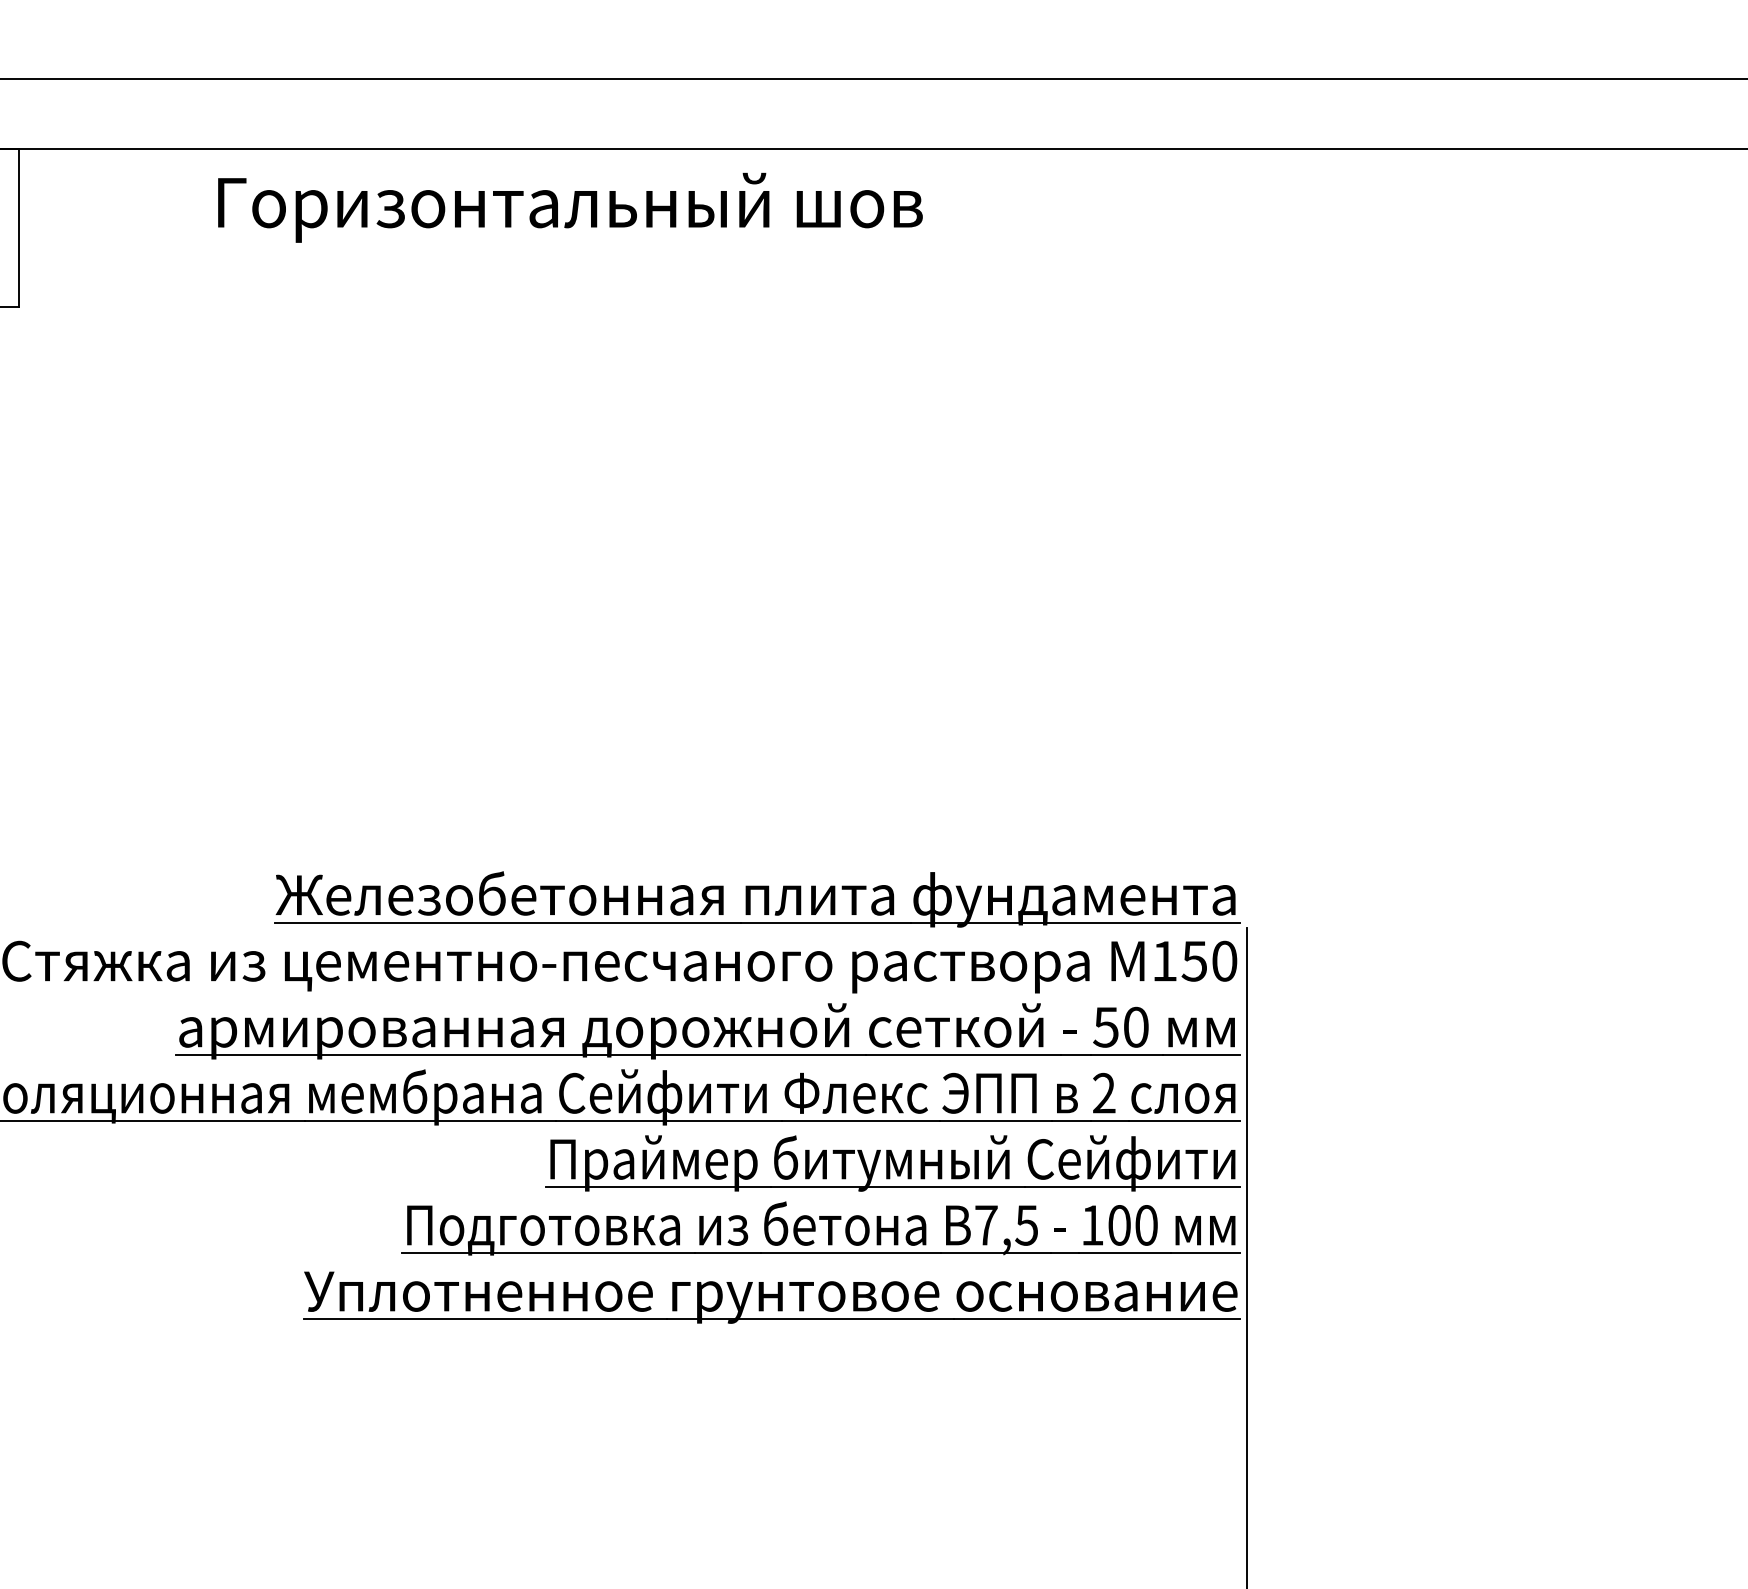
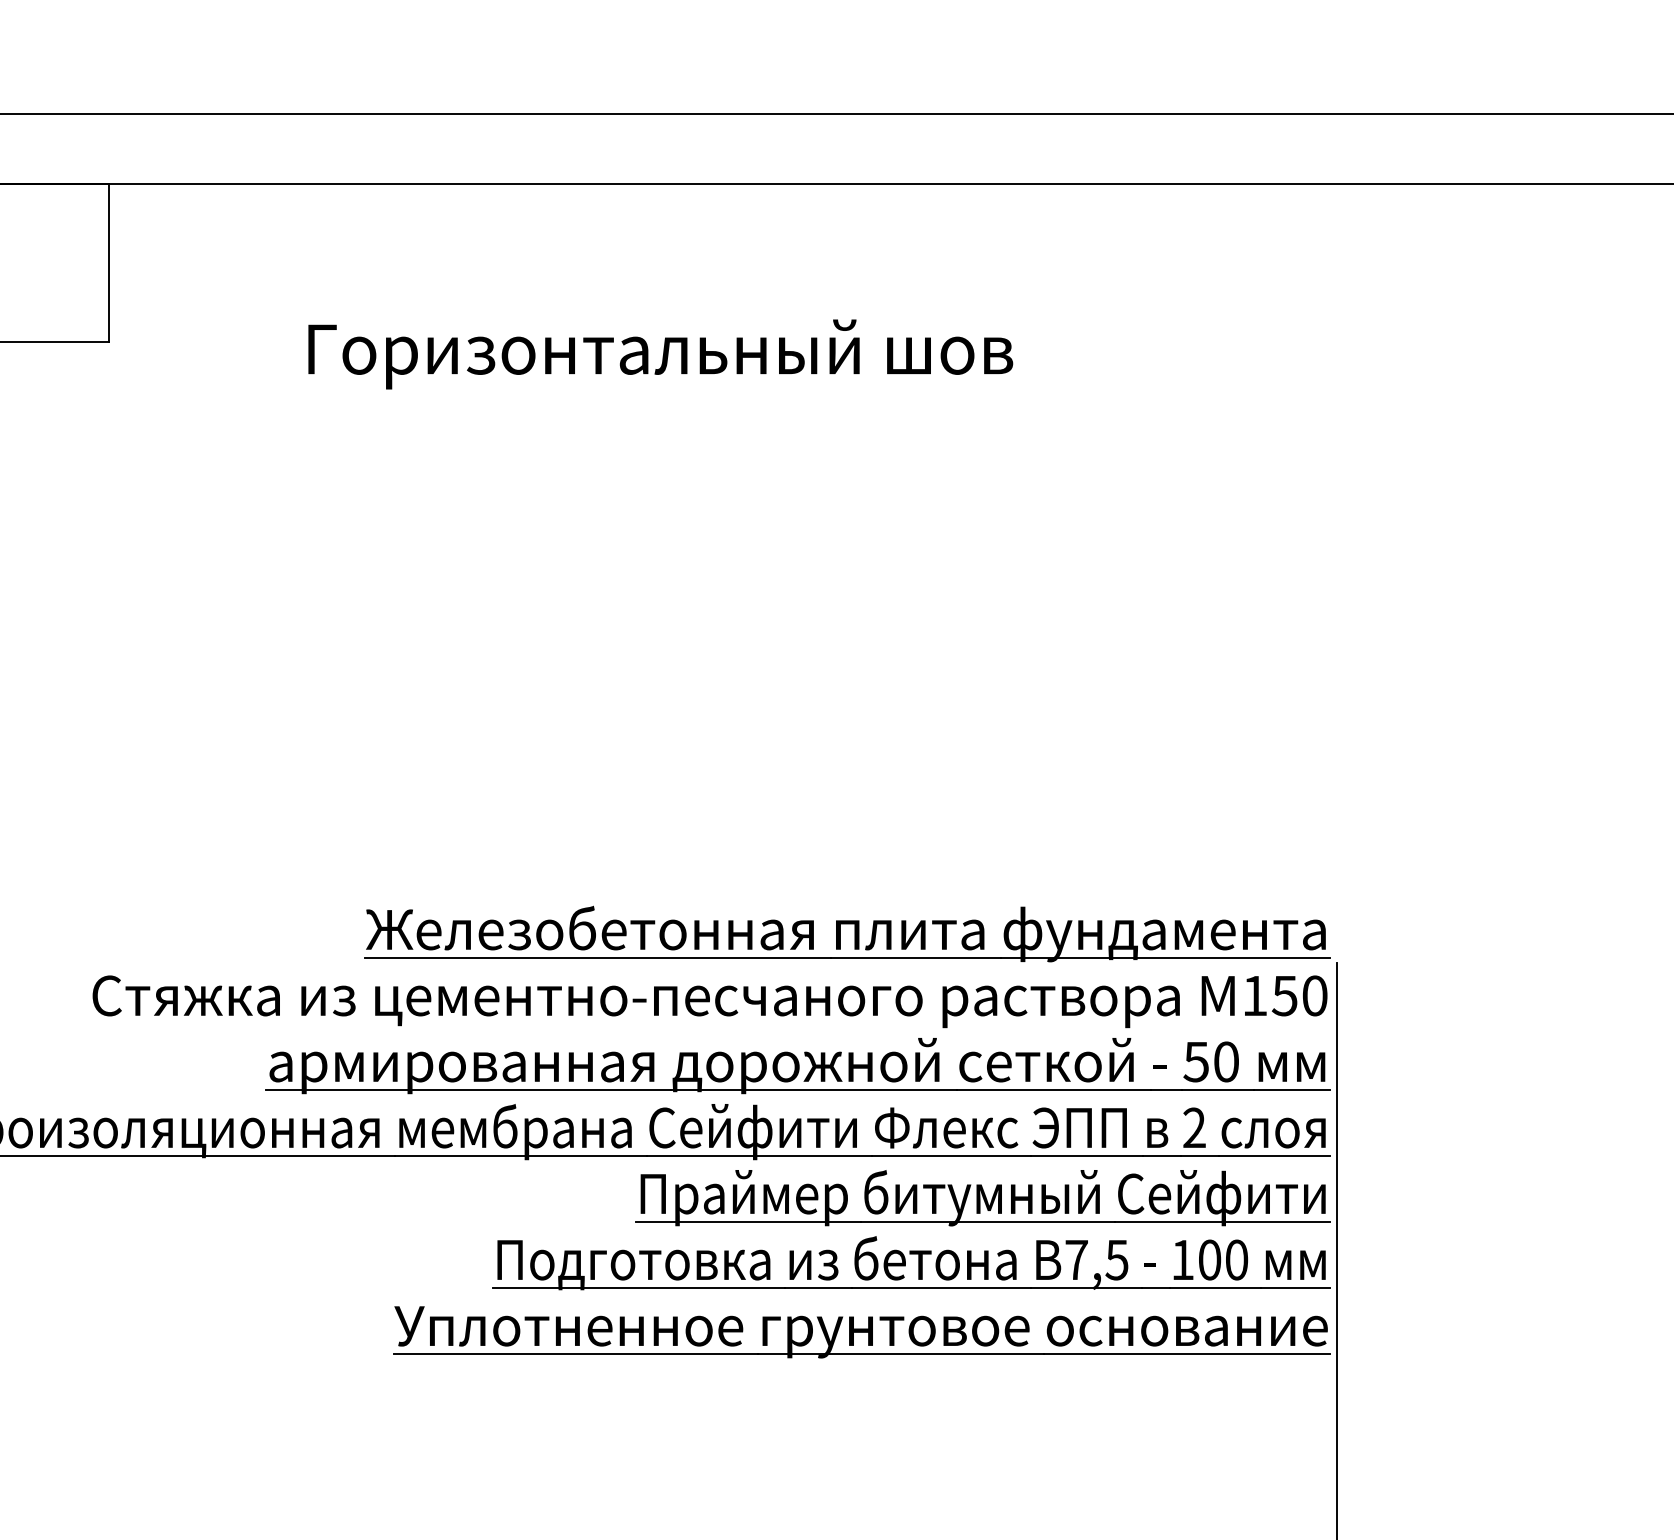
text: (570, 207) -> (660, 354), moved

